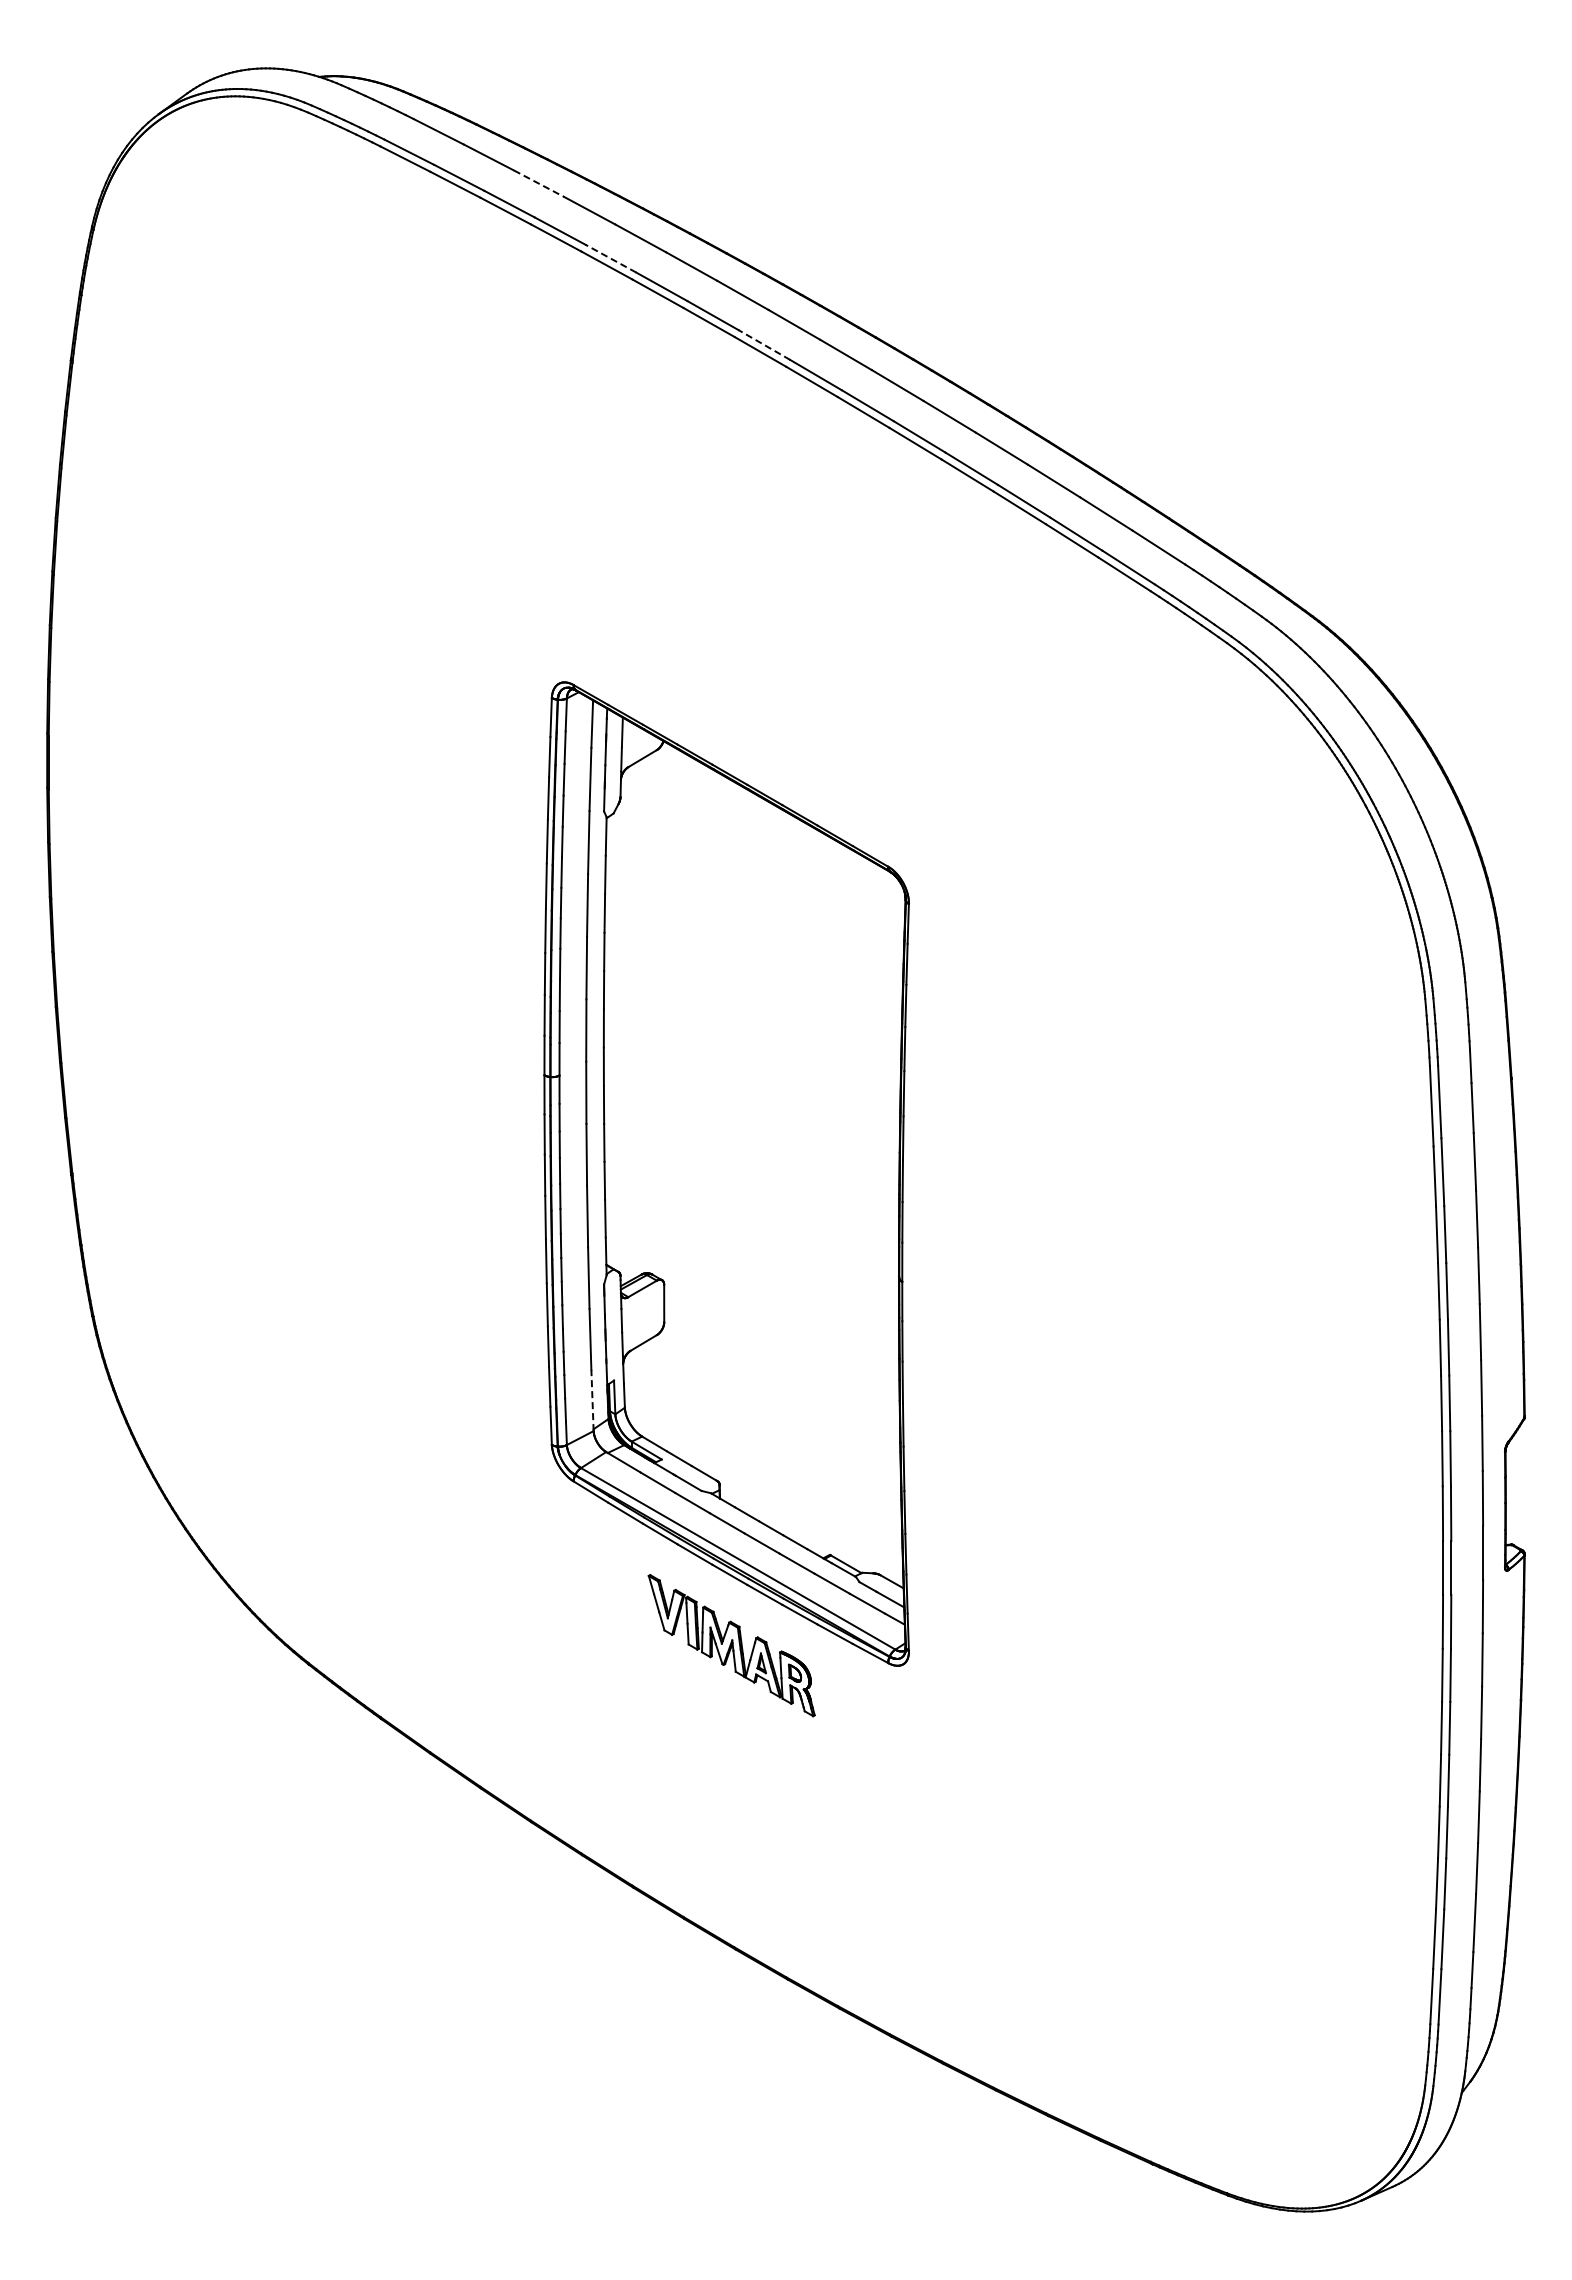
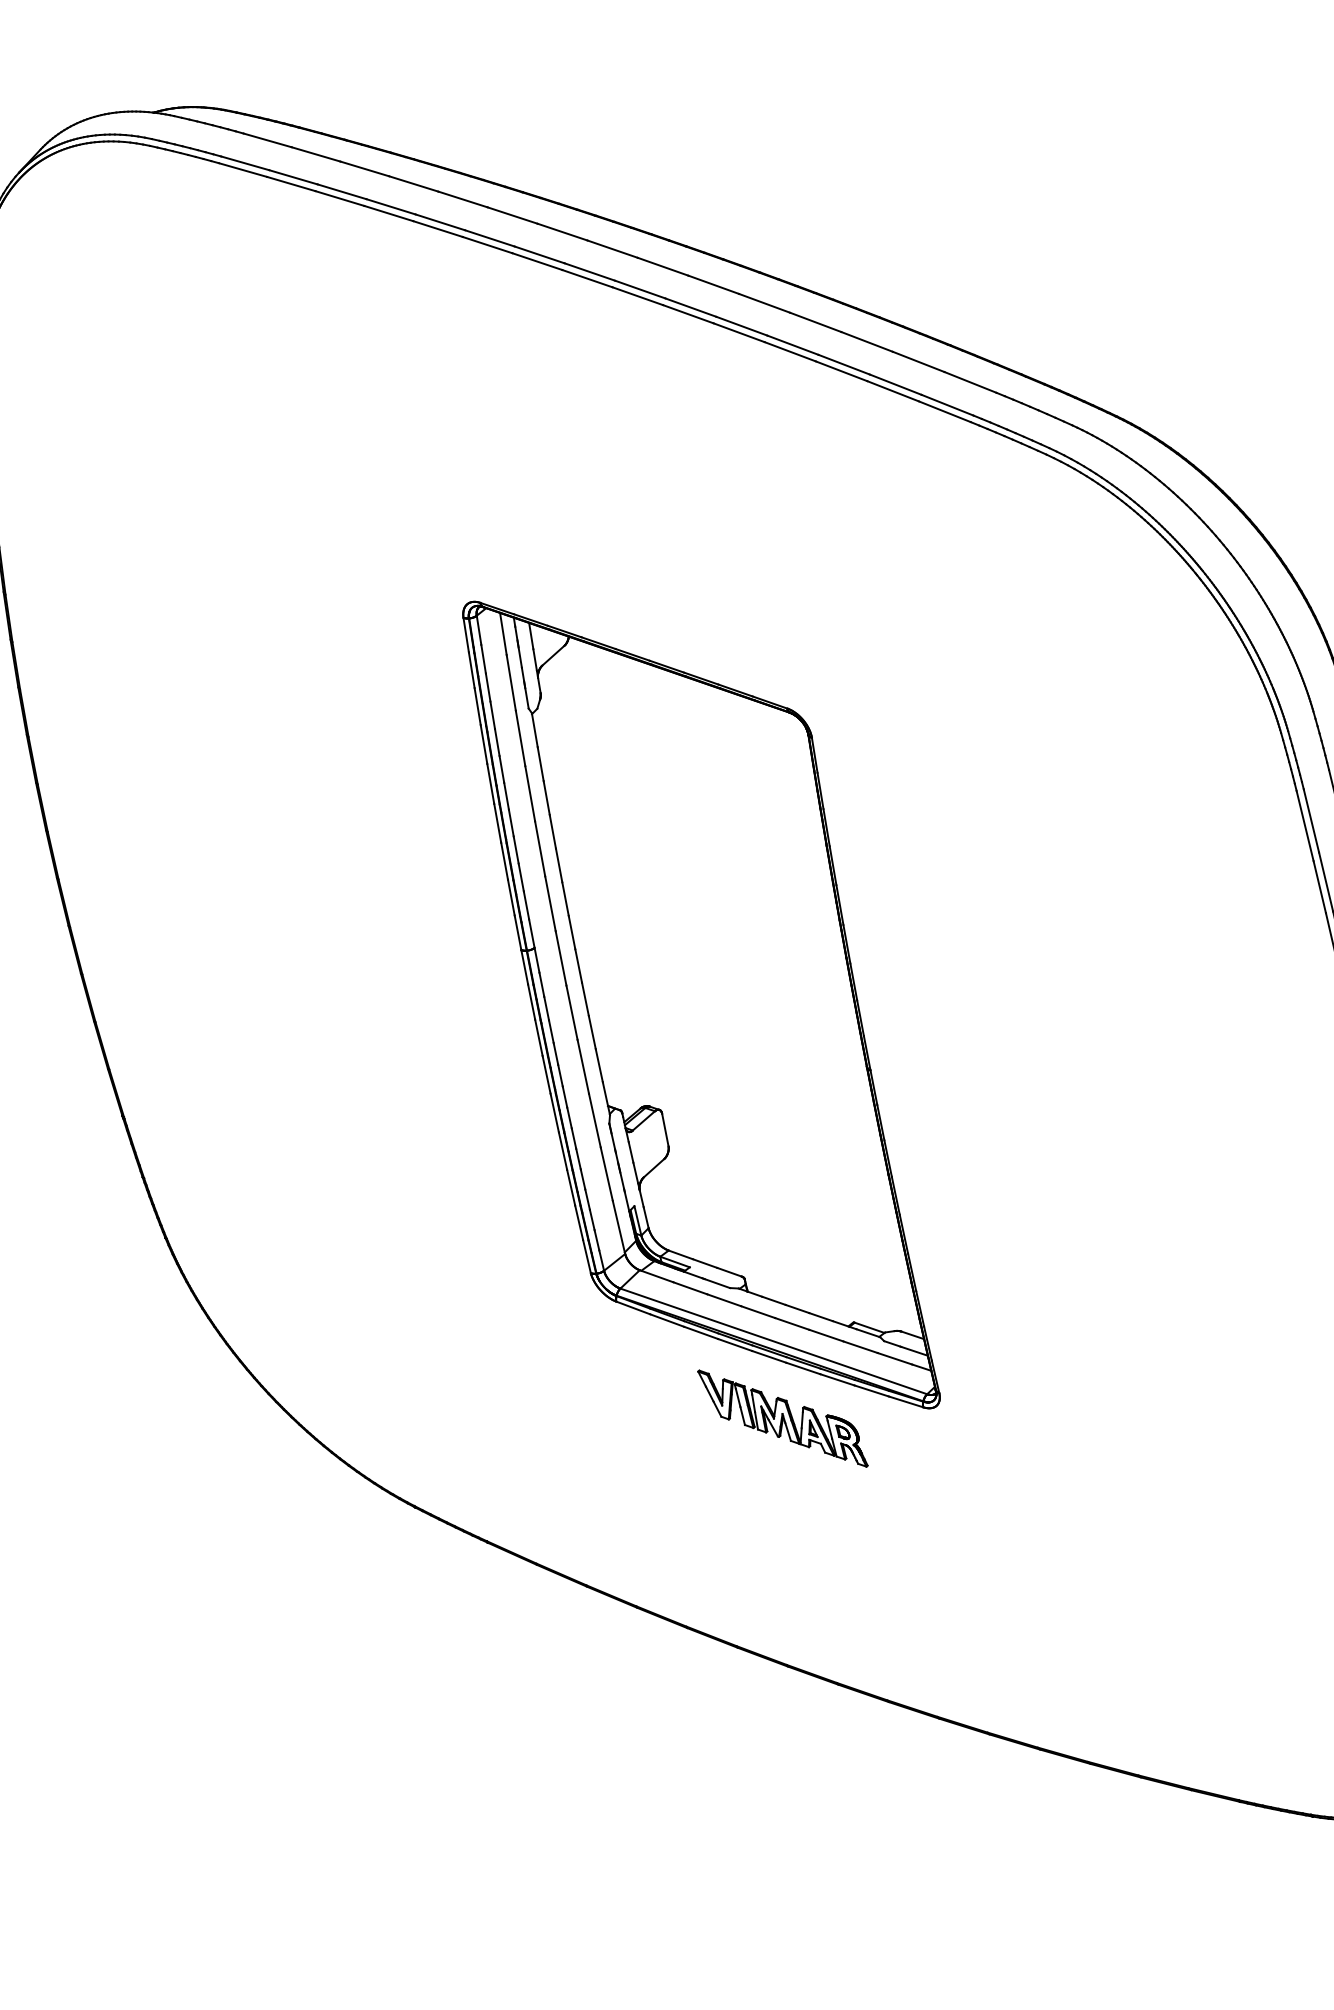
line: (539, 183) -> (364, 168), dashed -> solid
line: (610, 258) -> (439, 222), dashed -> solid
line: (764, 345) -> (589, 272), dashed -> solid
line: (592, 1400) -> (618, 1227), dashed -> solid

